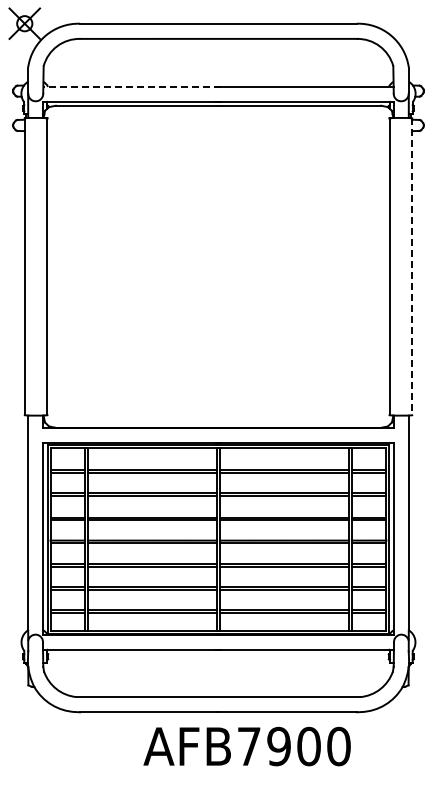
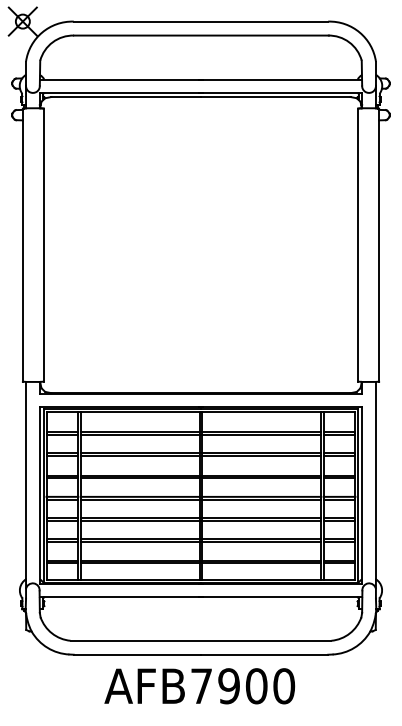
line: (132, 86) -> (121, 79), dashed -> solid
line: (412, 267) -> (379, 245), dashed -> solid
text: (246, 746) -> (199, 686), moved

